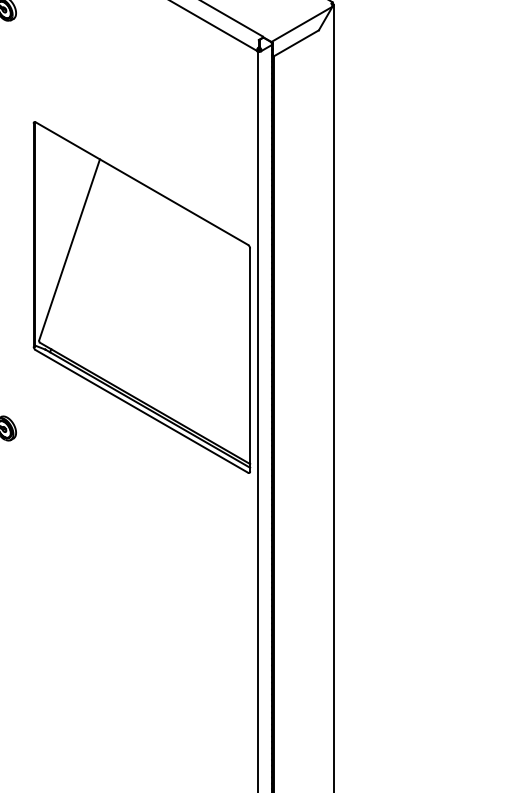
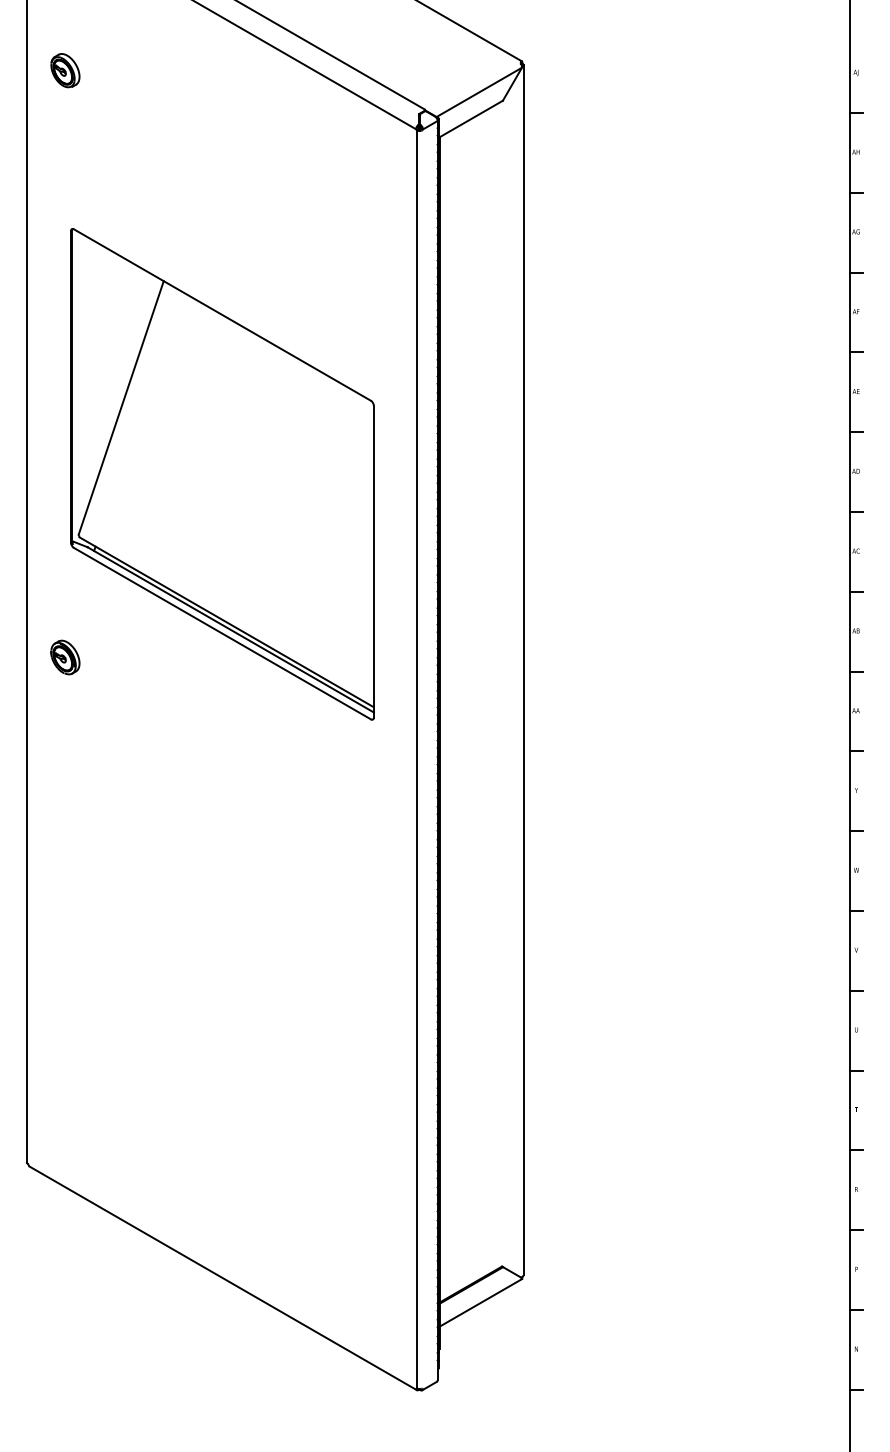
part: (141, 297) -> (222, 474), moved

